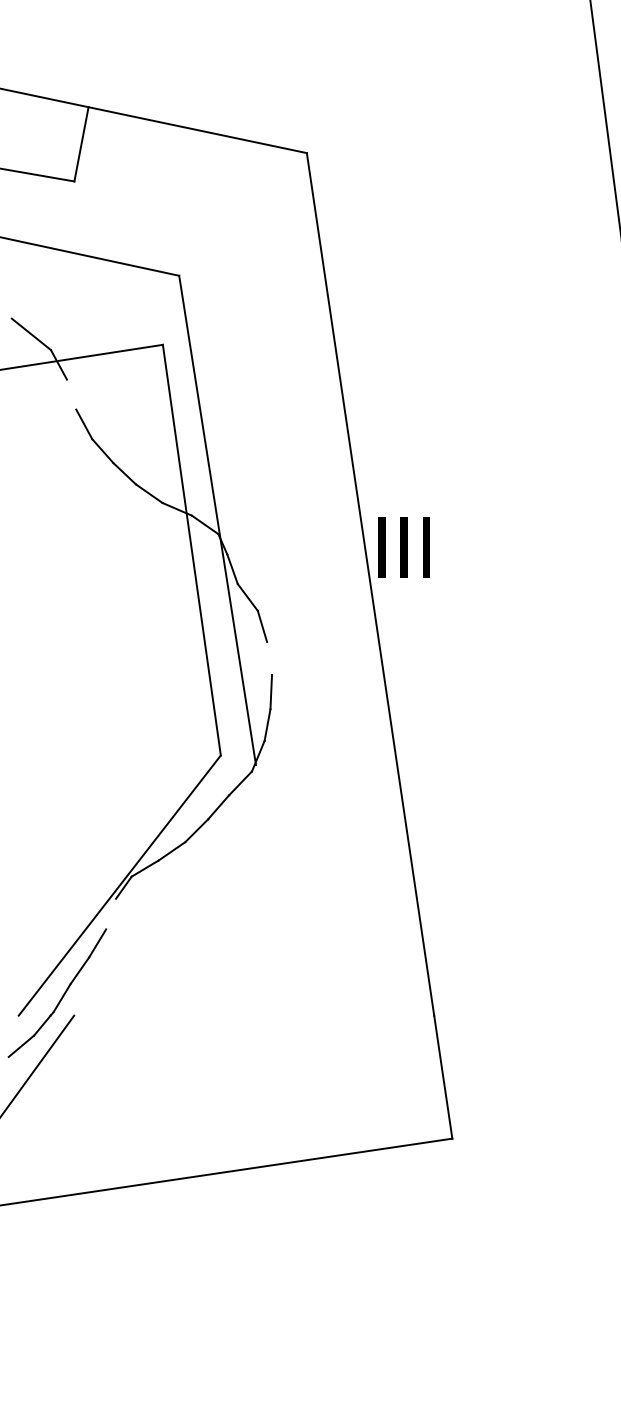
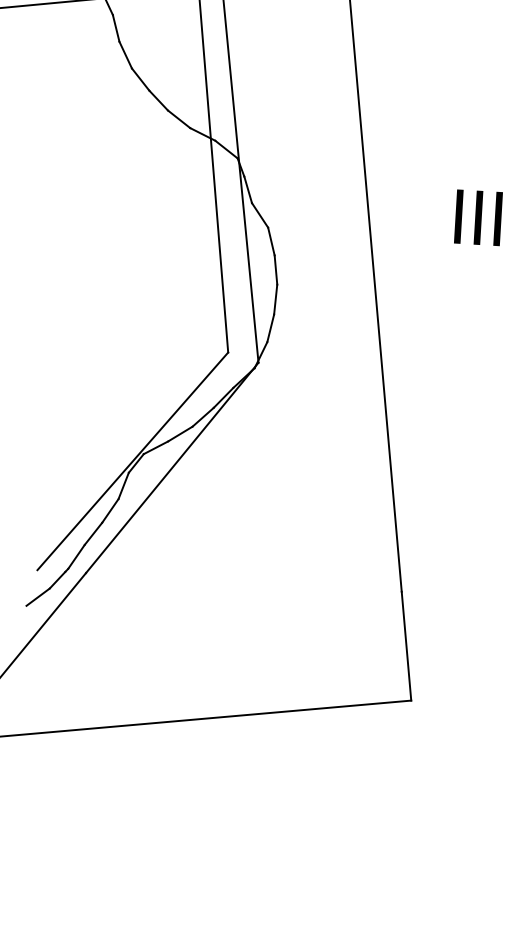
line: (71, 394) -> (116, 28), added
text: (403, 547) -> (477, 217), moved
line: (269, 658) -> (275, 270), added
line: (164, 890) -> (171, 468), added
line: (111, 913) -> (124, 485), added

